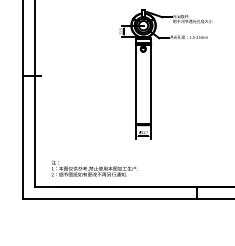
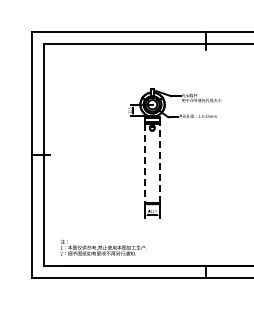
line: (151, 84) -> (160, 163), solid -> dashed
line: (136, 85) -> (145, 164), solid -> dashed

